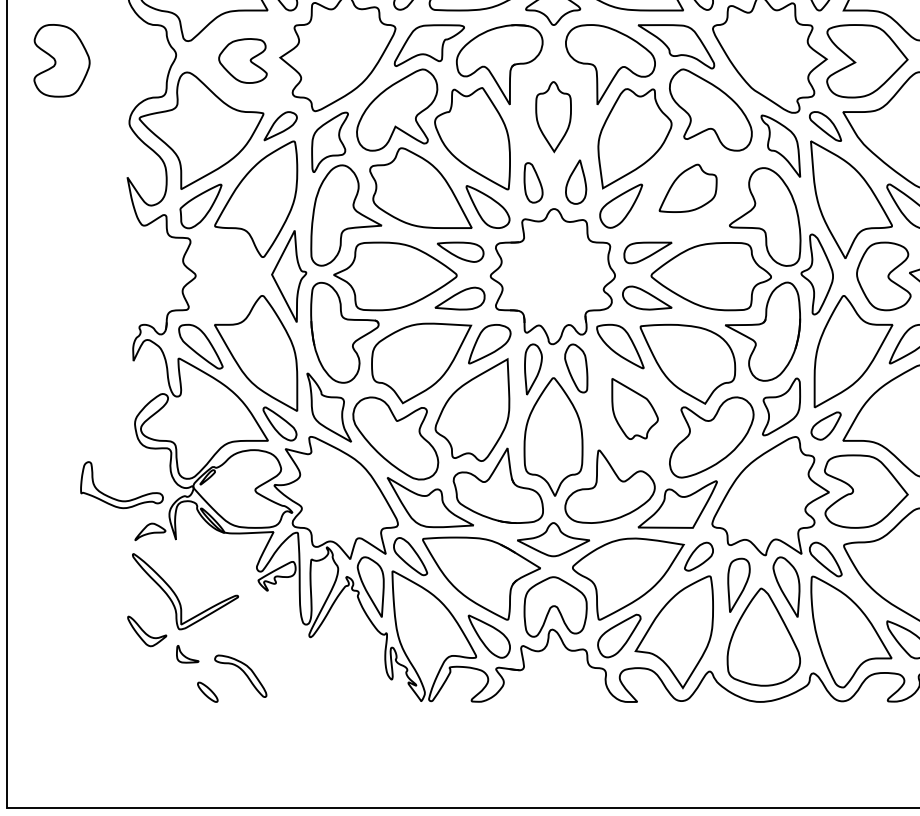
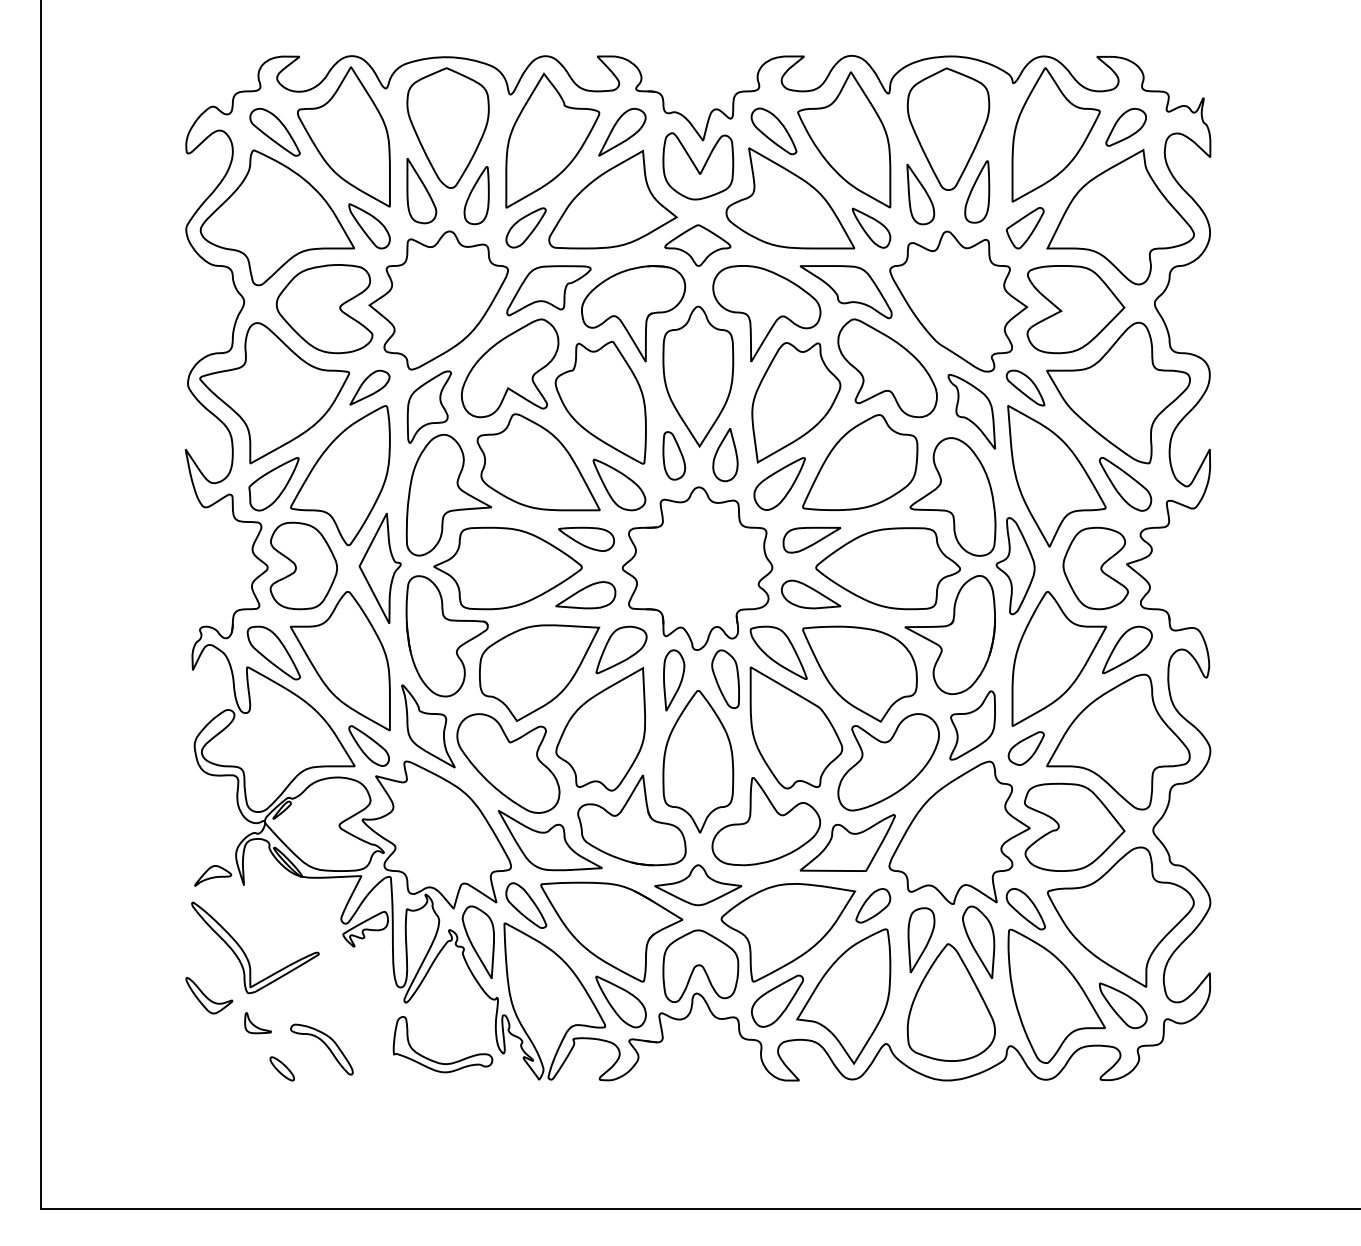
part: (61, 60) -> (303, 565), moved
part: (242, 61) -> (324, 309), size x1.67
part: (553, 116) -> (698, 376), size x1.67
part: (688, 188) -> (860, 462), size x1.67
part: (635, 408) -> (796, 727), size x1.67
part: (117, 499) -> (437, 1061), moved

